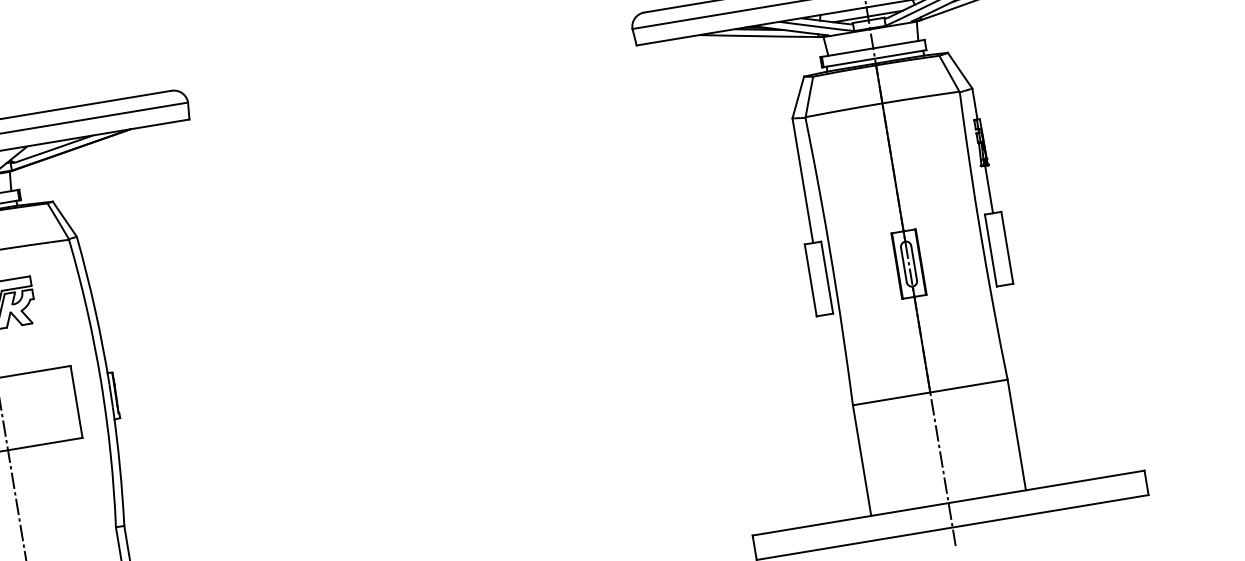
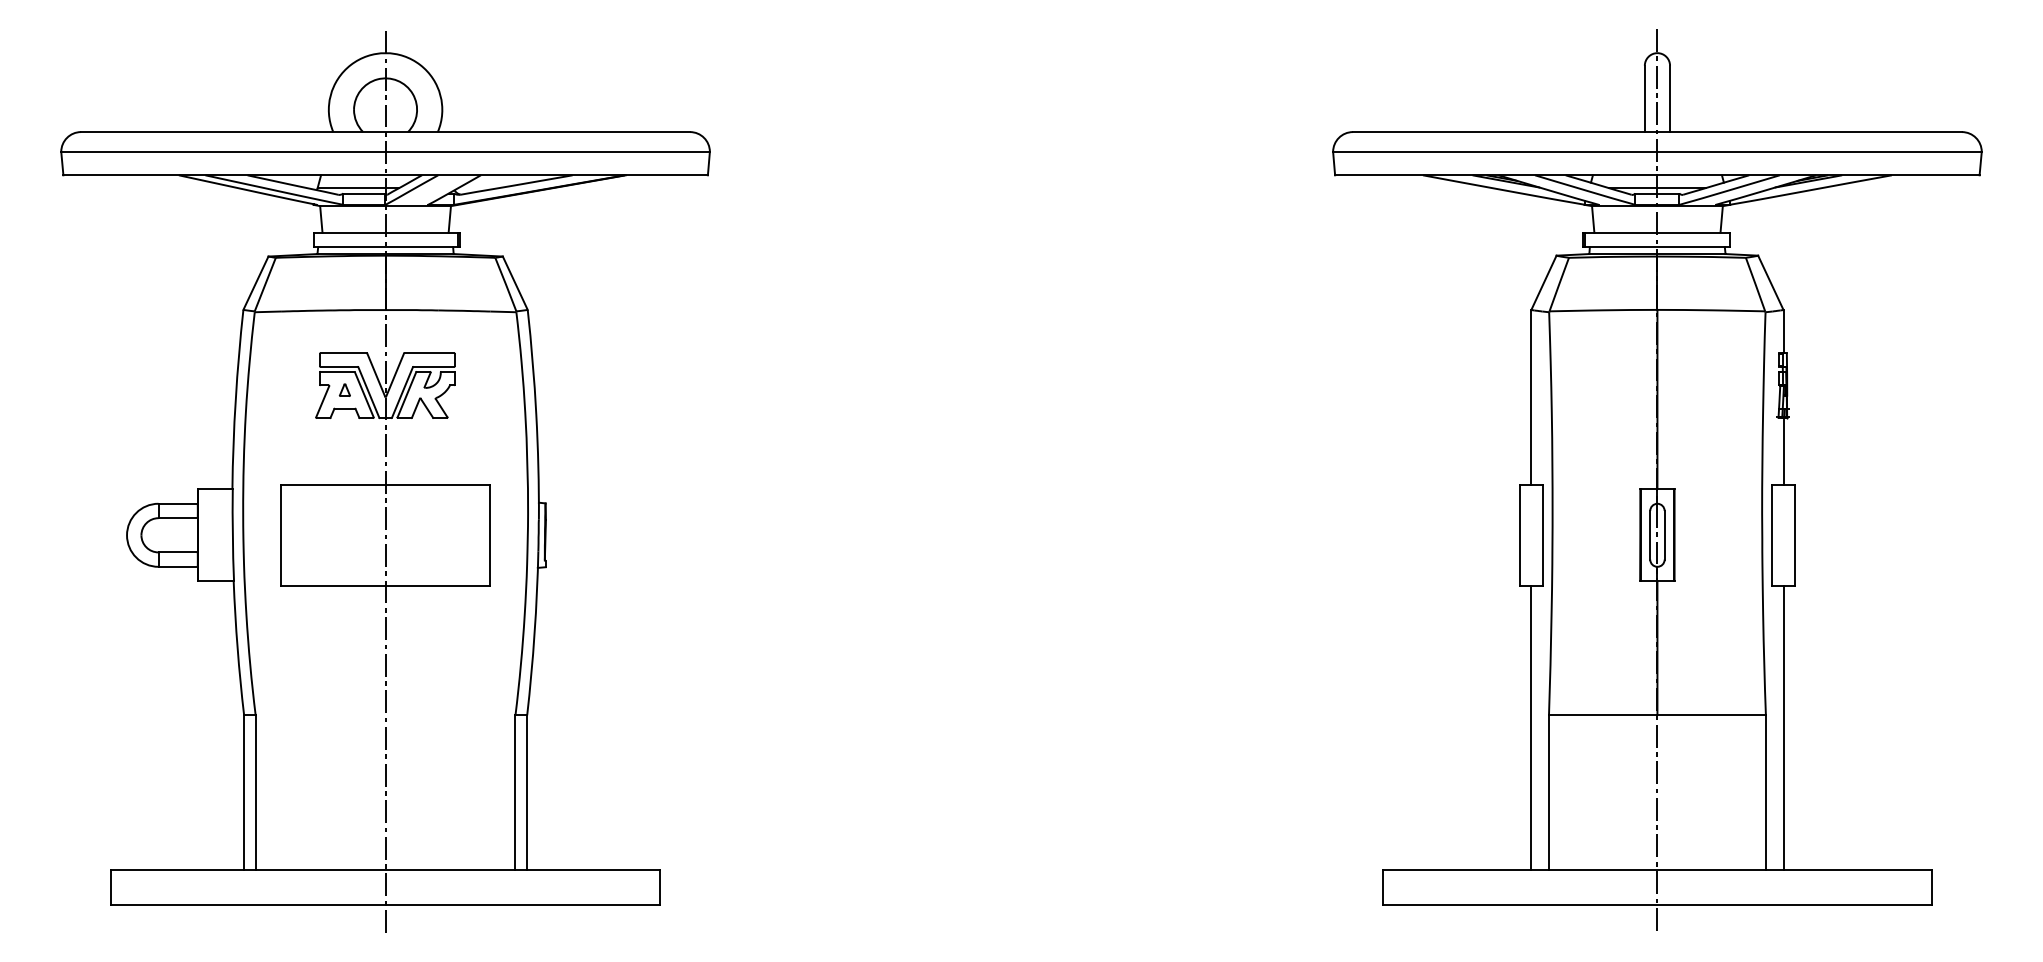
line: (1021, 386) -> (1783, 727), added
line: (841, 416) -> (1531, 727), added

